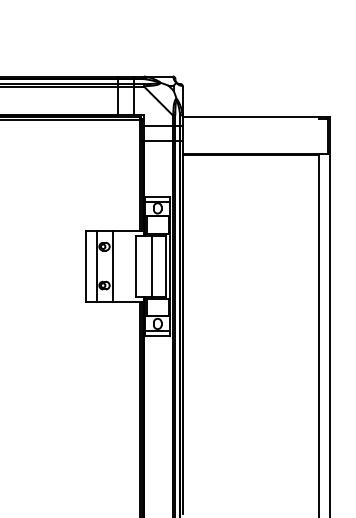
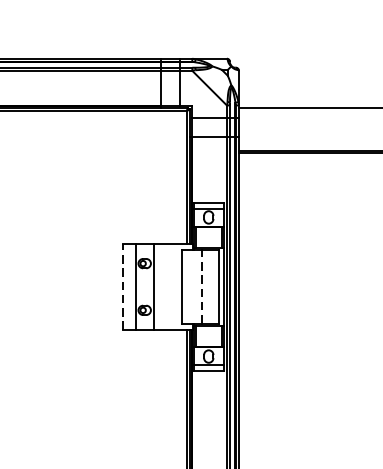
line: (151, 265) -> (201, 286), solid -> dashed
line: (86, 266) -> (123, 287), solid -> dashed

